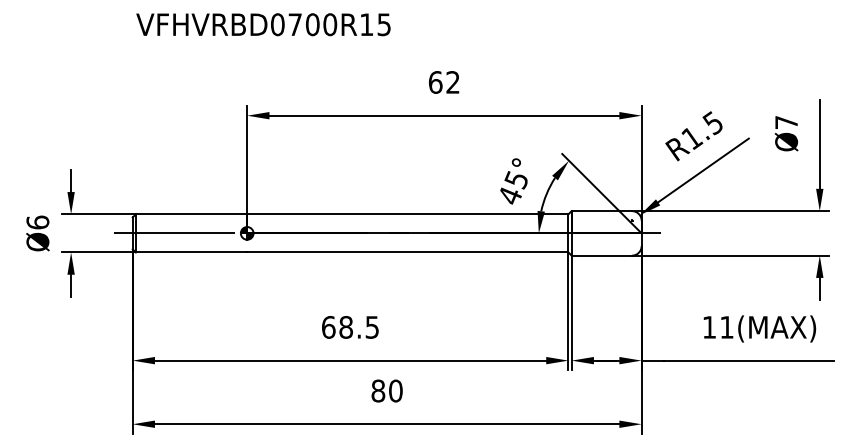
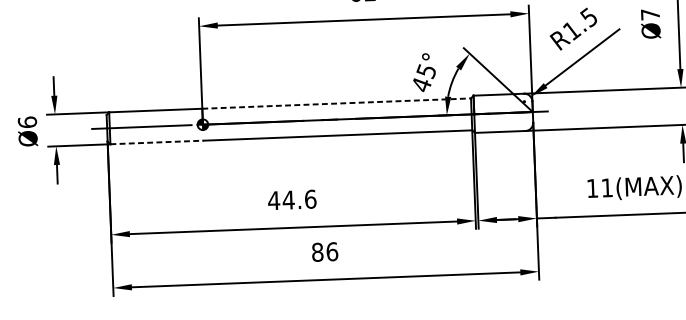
line: (407, 214) -> (336, 103), solid -> dashed
line: (191, 252) -> (156, 142), solid -> dashed
text: (350, 327) -> (292, 200), 68.5 -> 44.6
text: (395, 390) -> (332, 251), 80 -> 86

